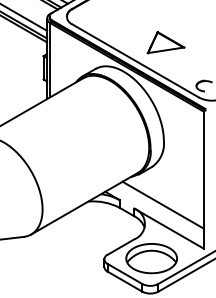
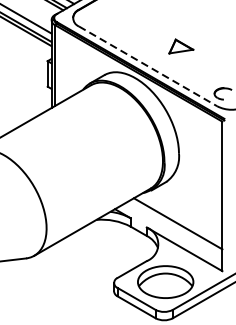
part: (165, 42) -> (180, 46), size x0.6
line: (135, 61) -> (148, 67), solid -> dashed

